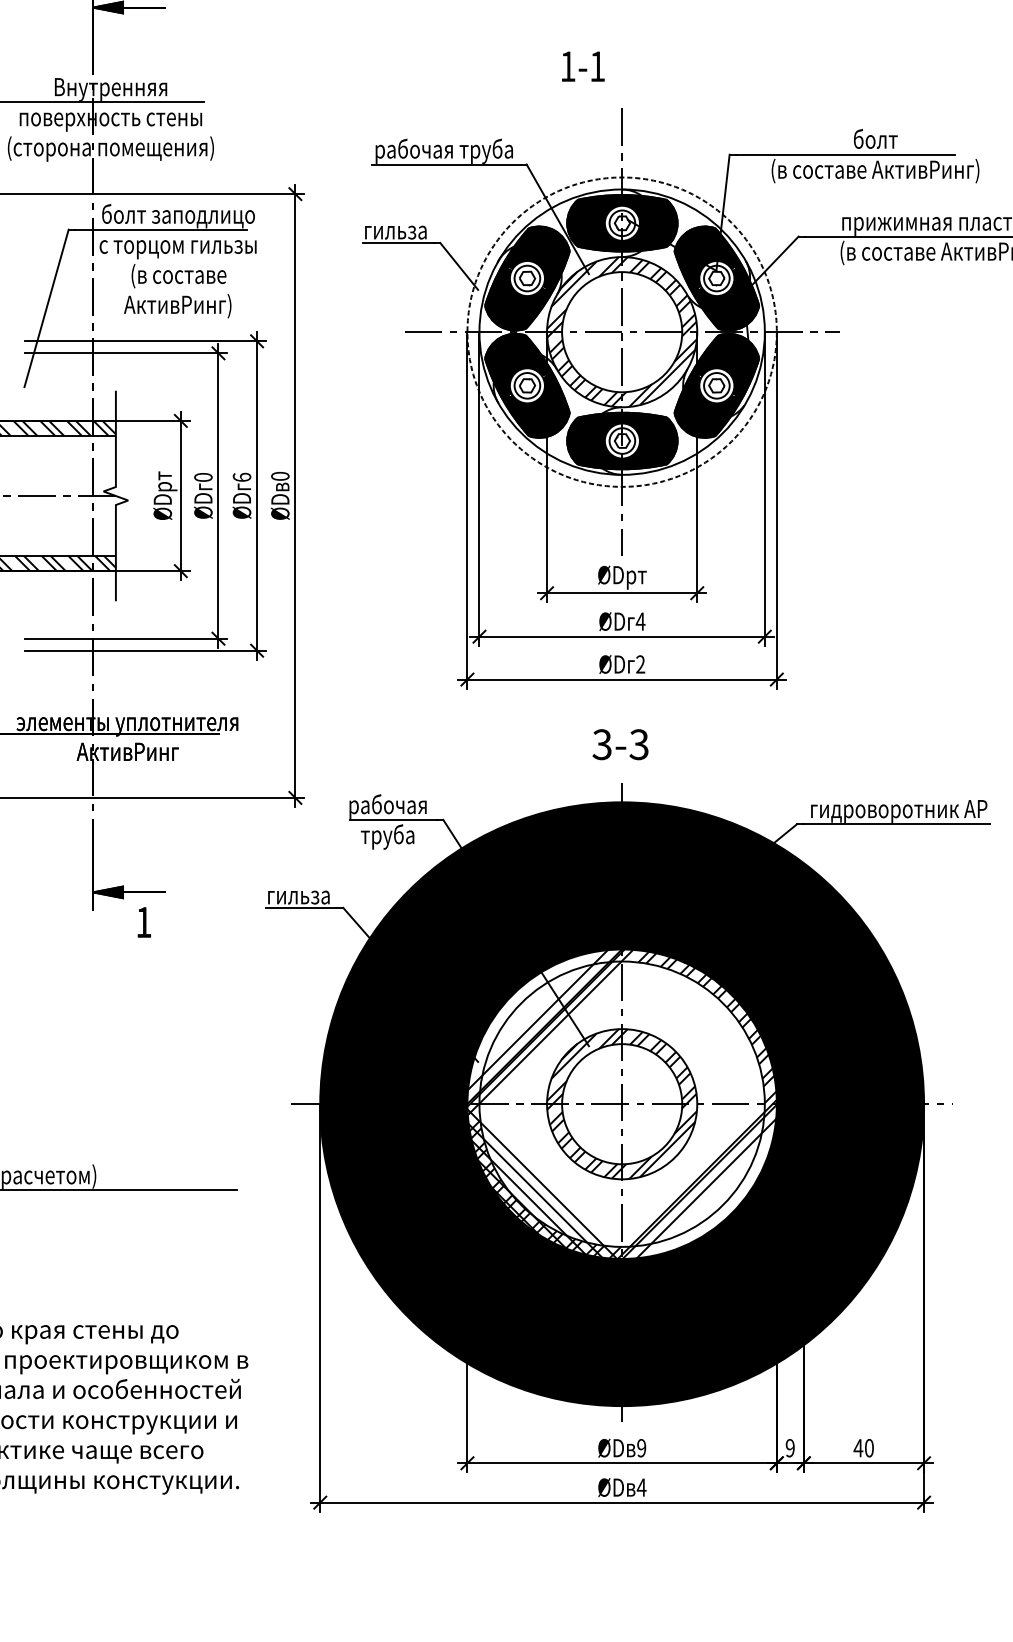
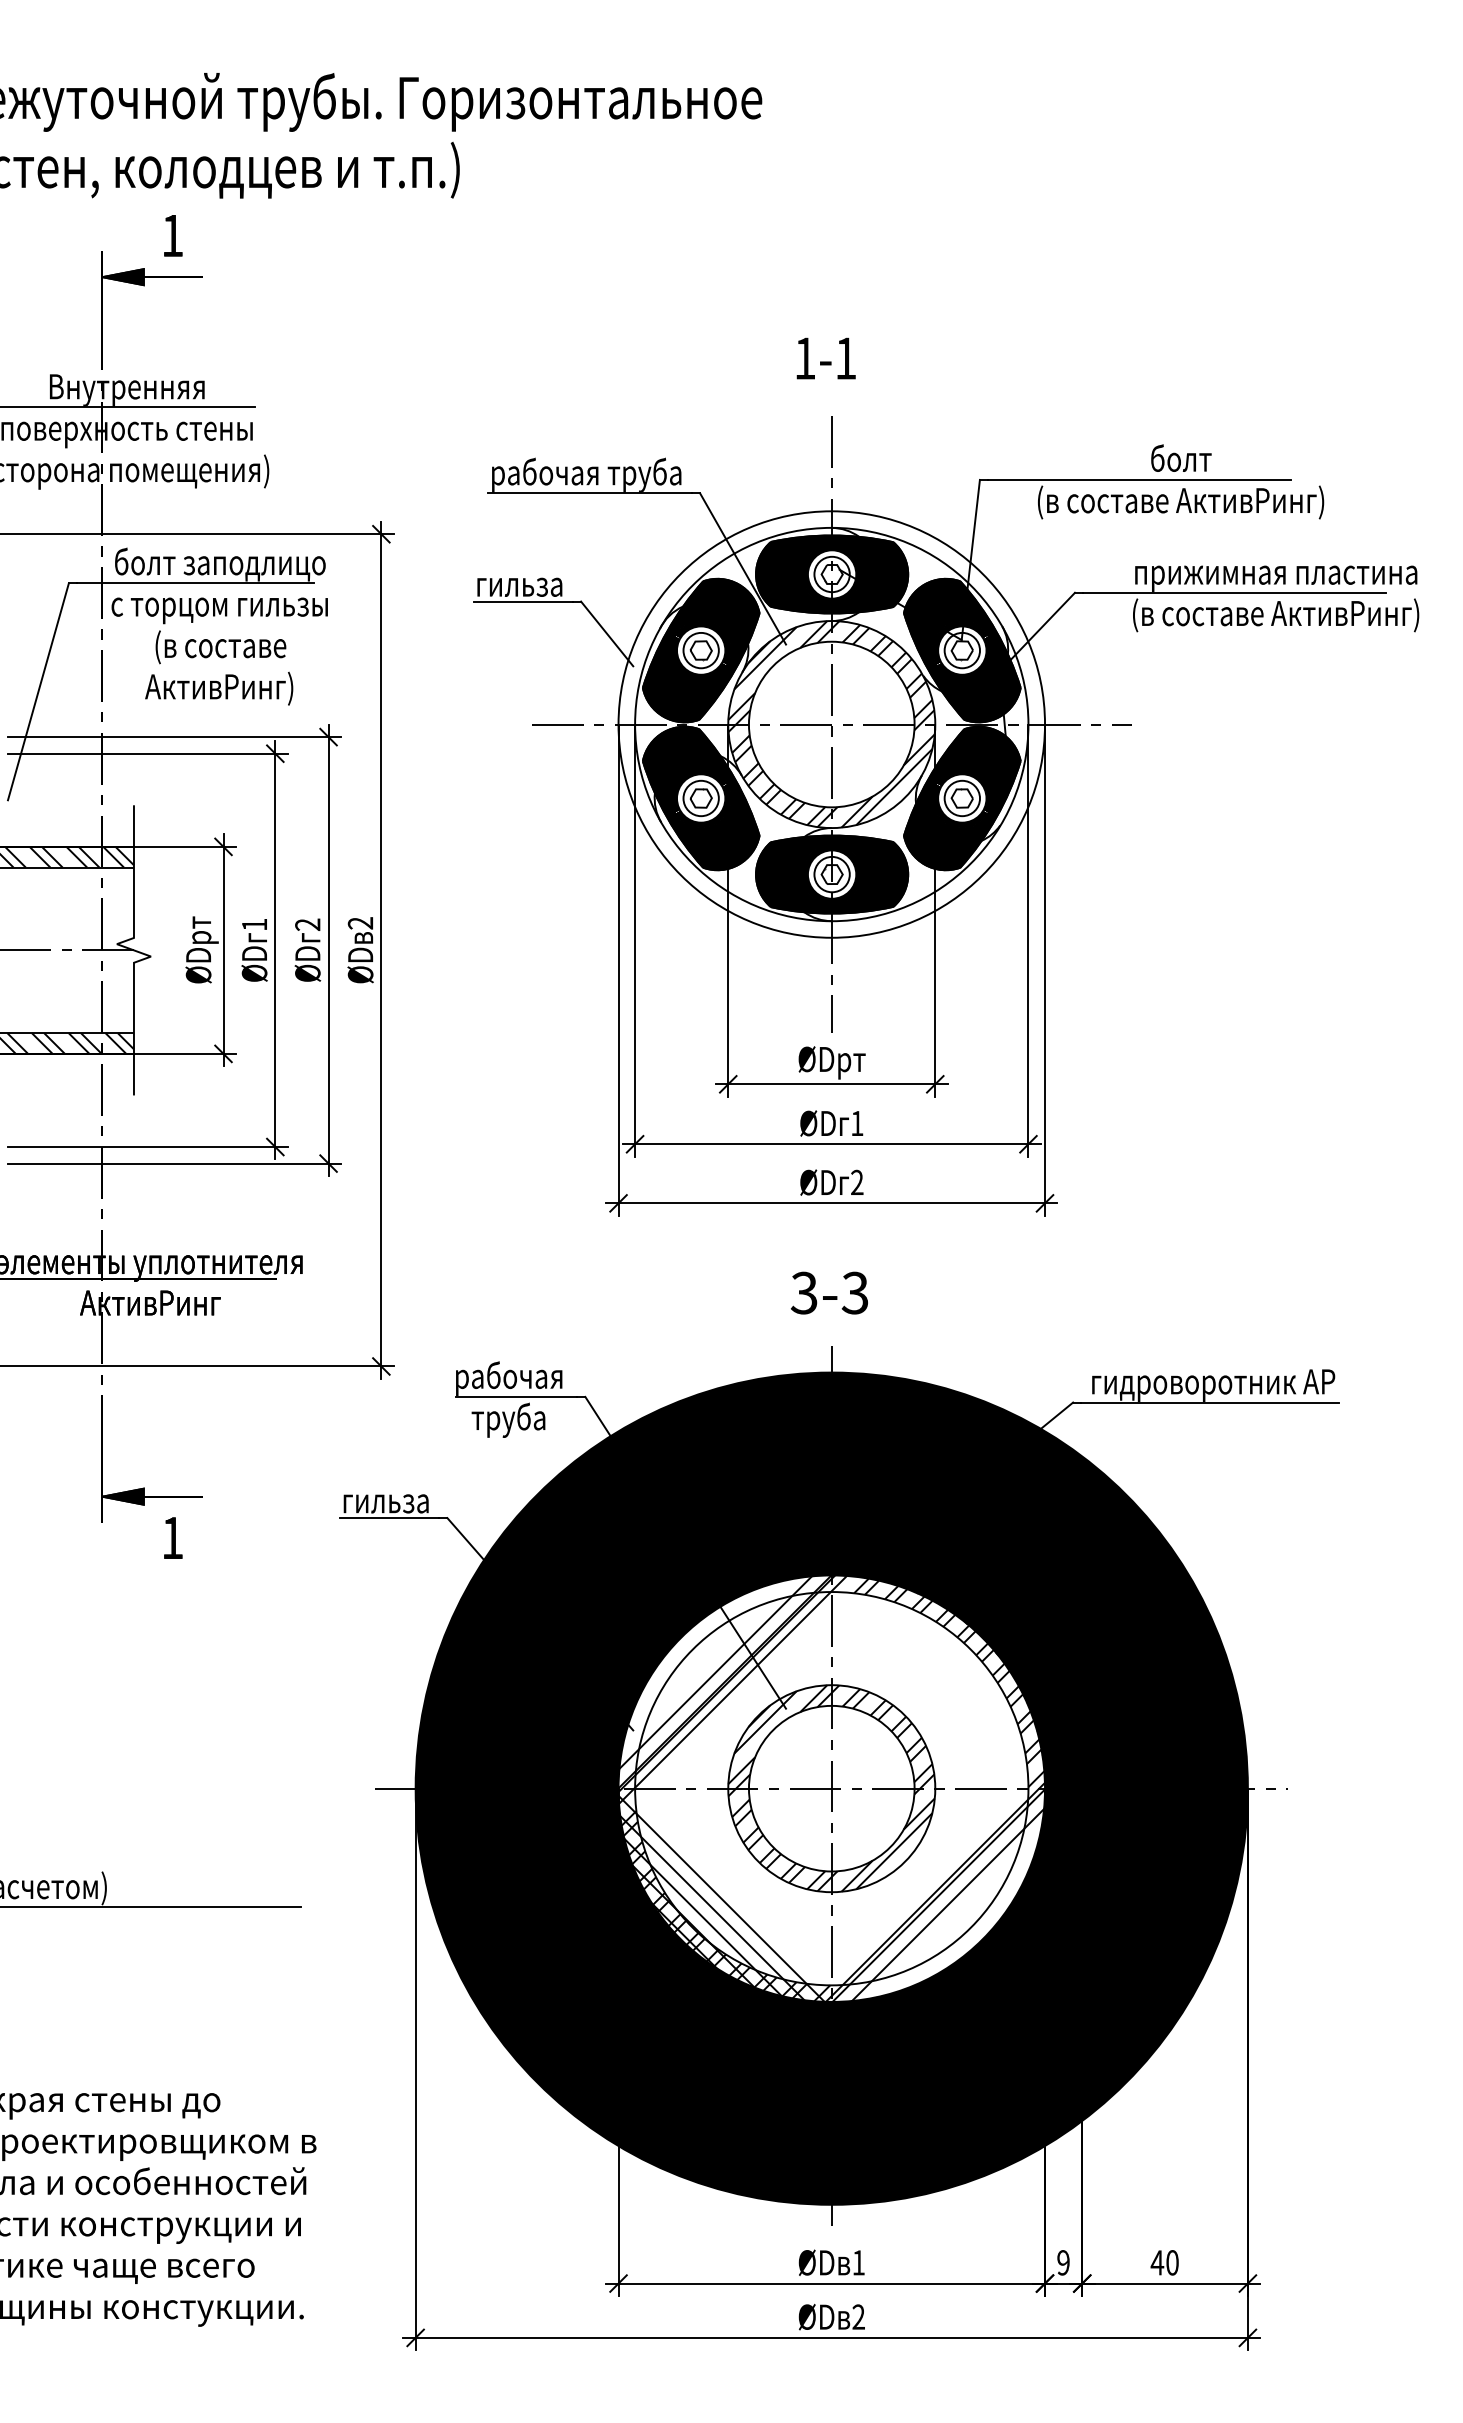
text: (582, 66) -> (825, 358), moved
circle: (621, 332) -> (831, 724), dashed -> solid
text: (280, 476) -> (360, 923), 0 -> 2
text: (203, 477) -> (254, 924), 0 -> 1
text: (241, 477) -> (307, 924), 6 -> 2
text: (640, 621) -> (856, 1123), 4 -> 1
text: (641, 1447) -> (858, 2262), 9 -> 1
text: (641, 1487) -> (858, 2316), 4 -> 2

